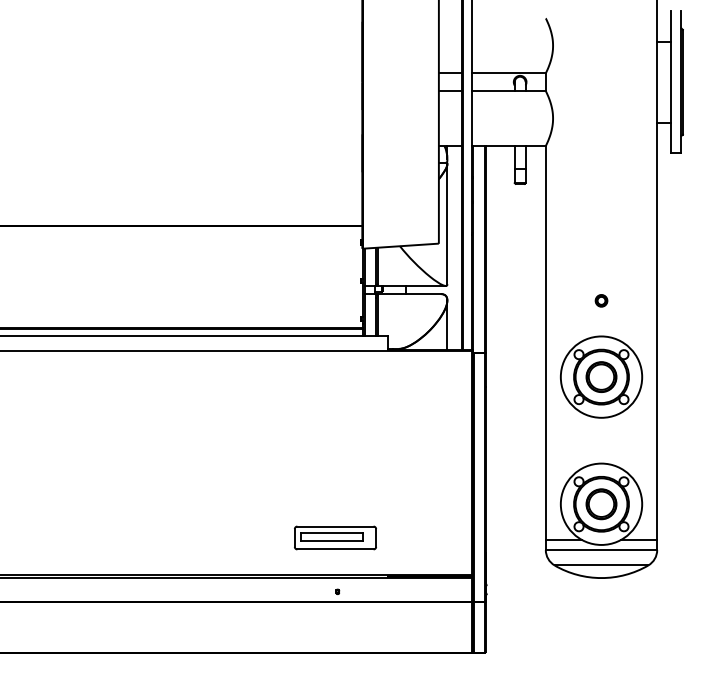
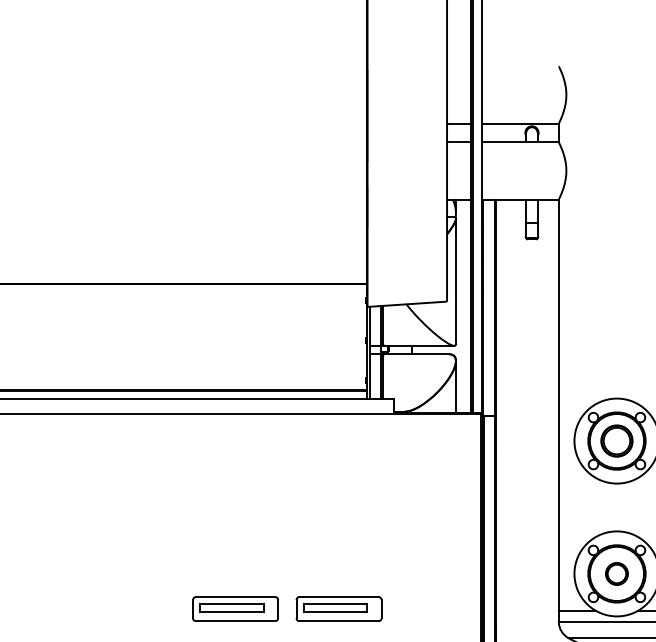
part: (601, 300) -> (616, 361), removed
part: (601, 504) -> (616, 574), size x0.7
part: (236, 537) -> (235, 608), added

